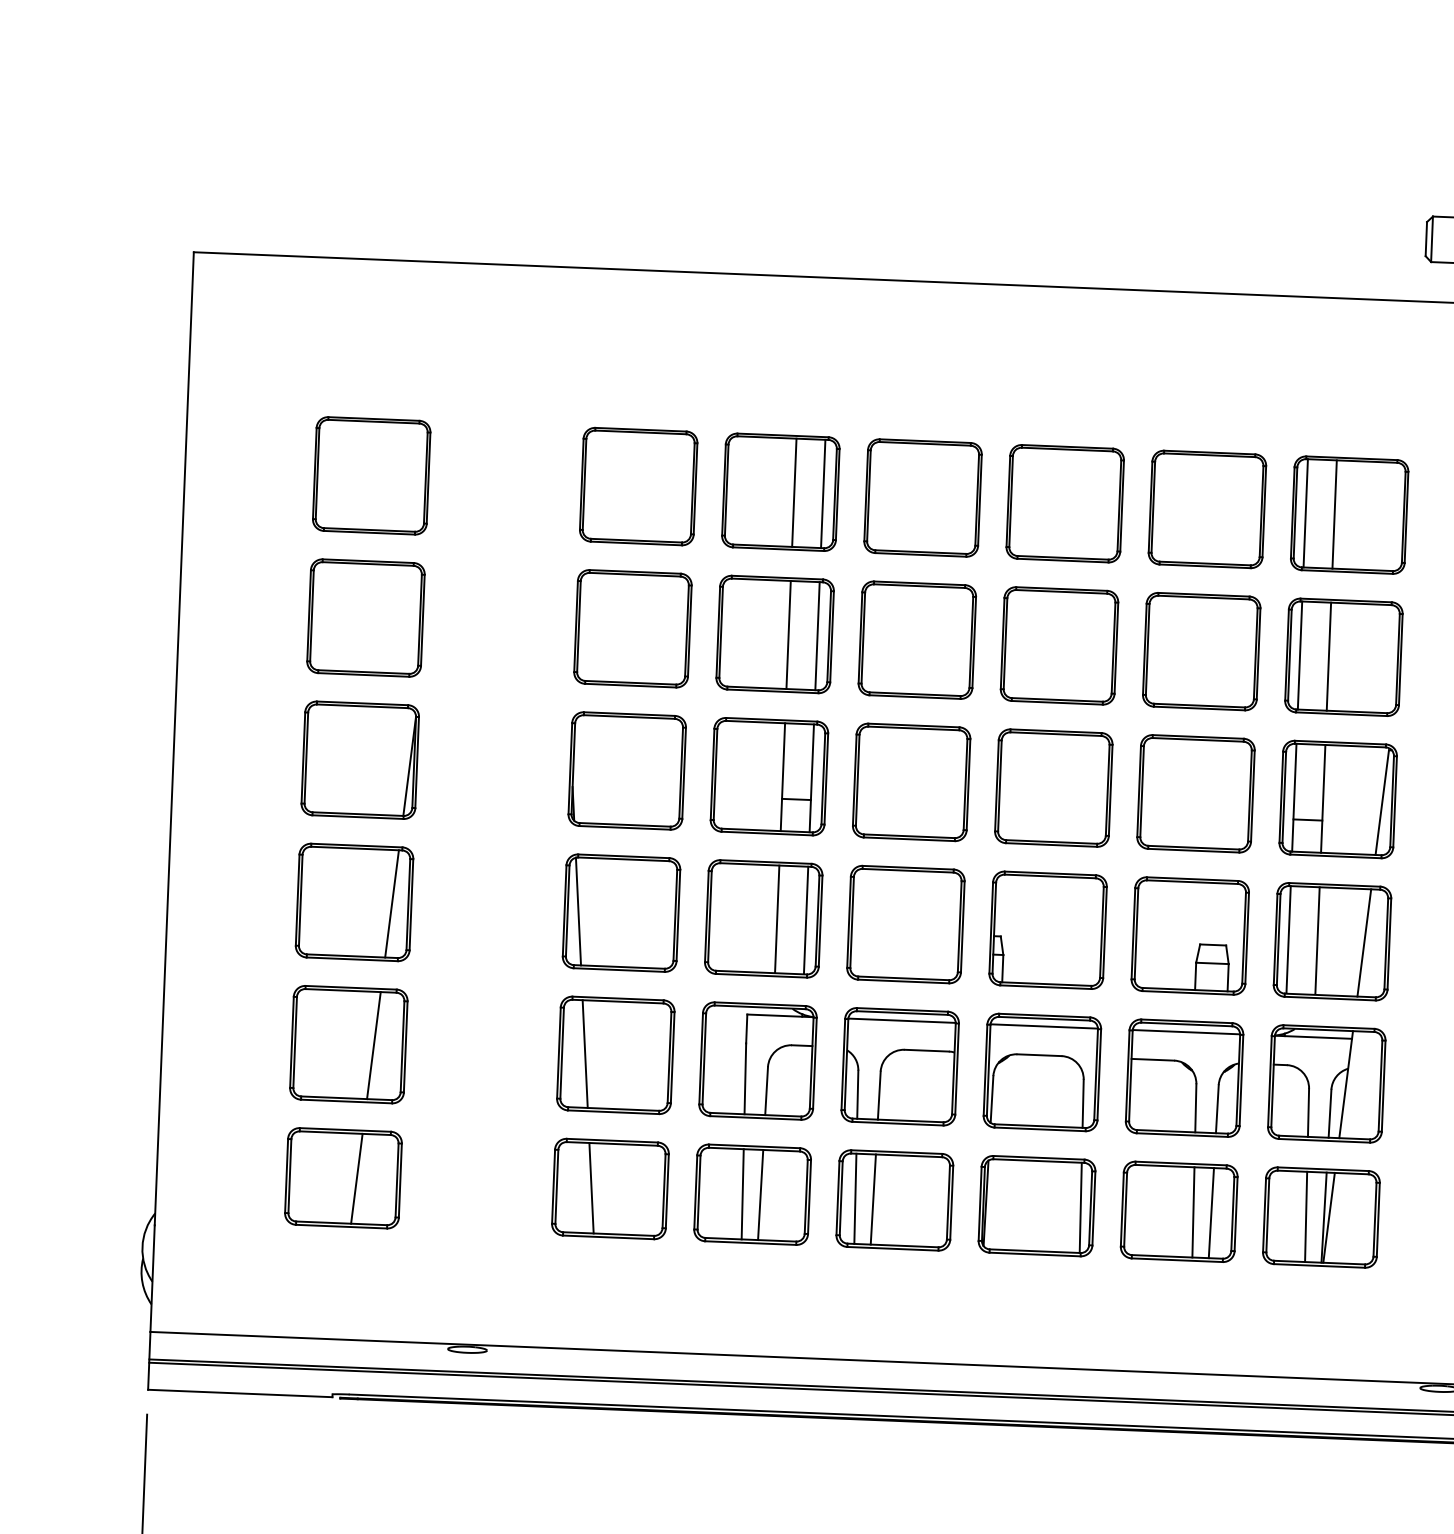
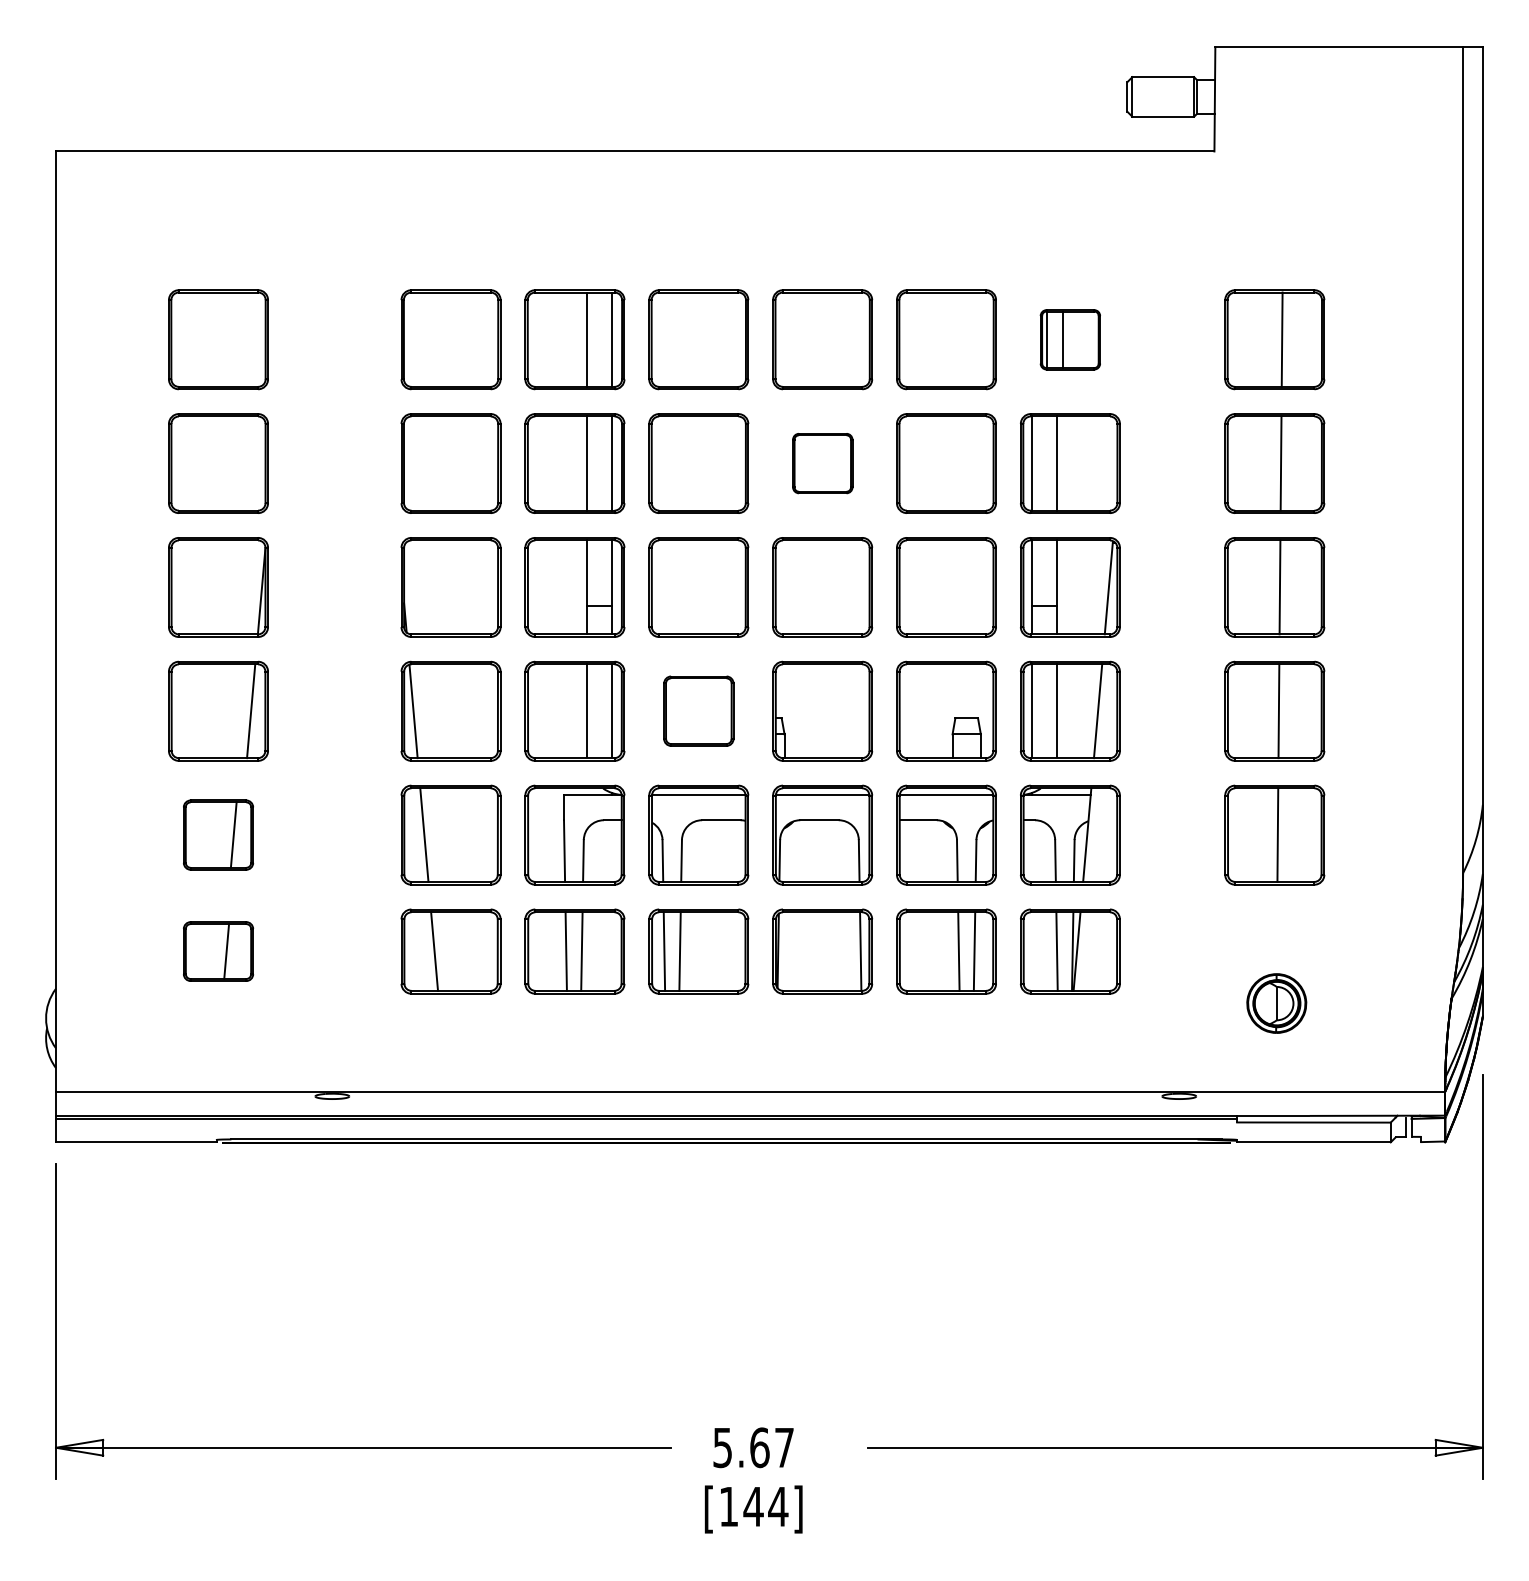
part: (1349, 514) -> (1070, 339), size x0.6
part: (1059, 645) -> (822, 463), size x0.6
part: (905, 923) -> (698, 710), size x0.7
part: (348, 1043) -> (218, 834), size x0.7
part: (343, 1178) -> (218, 951), size x0.7

